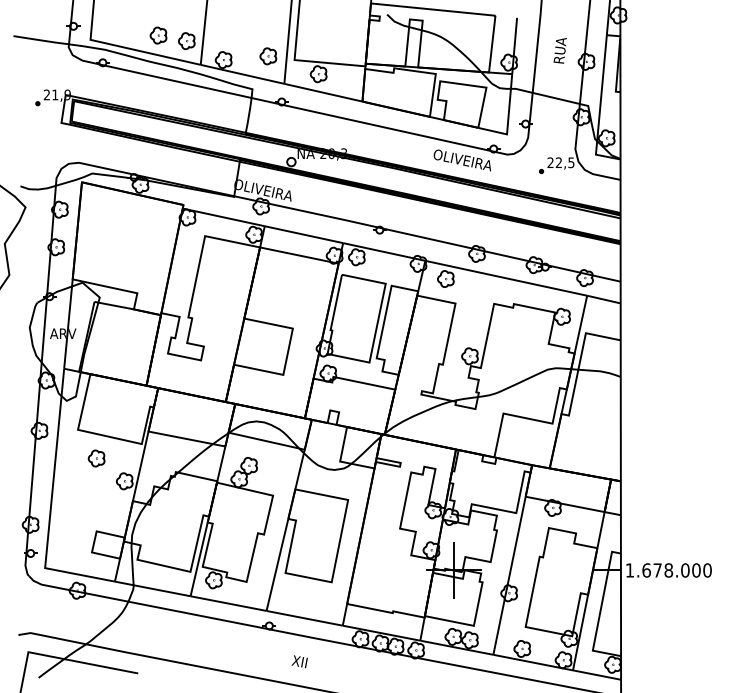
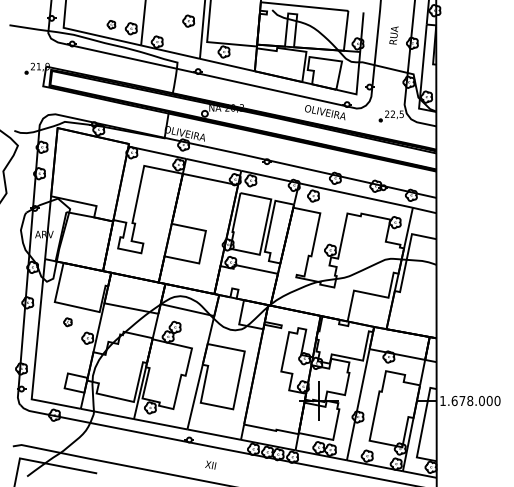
part: (158, 35) -> (111, 24), size x0.7
part: (268, 56) -> (188, 21), moved
part: (96, 458) -> (67, 322), size x0.7

